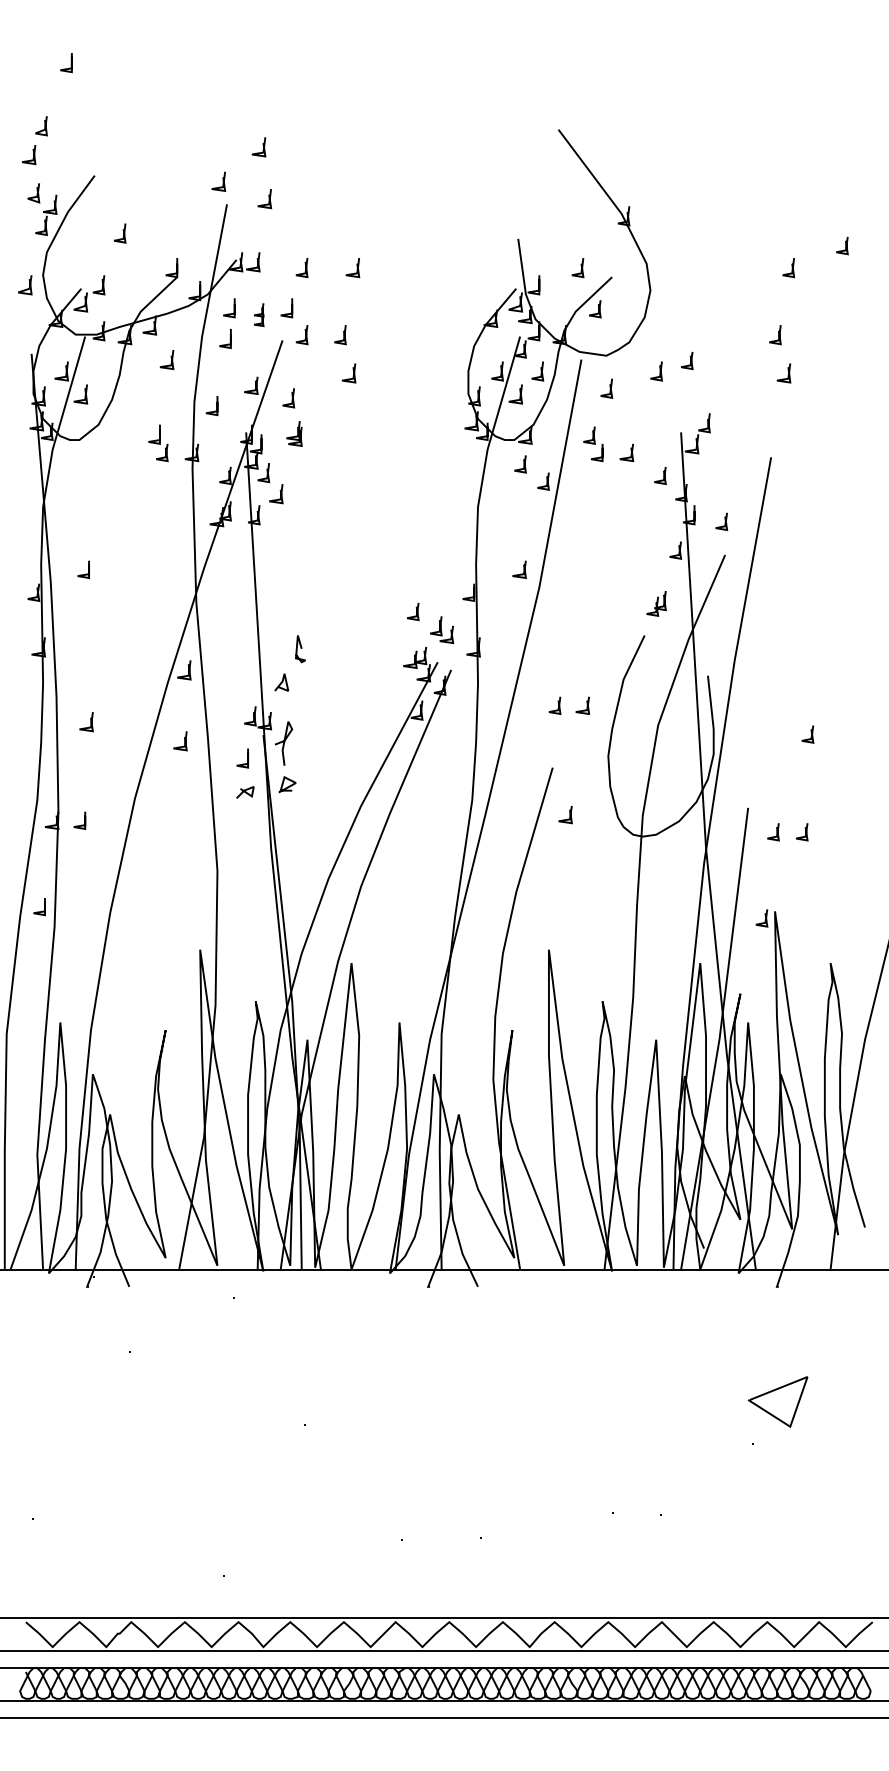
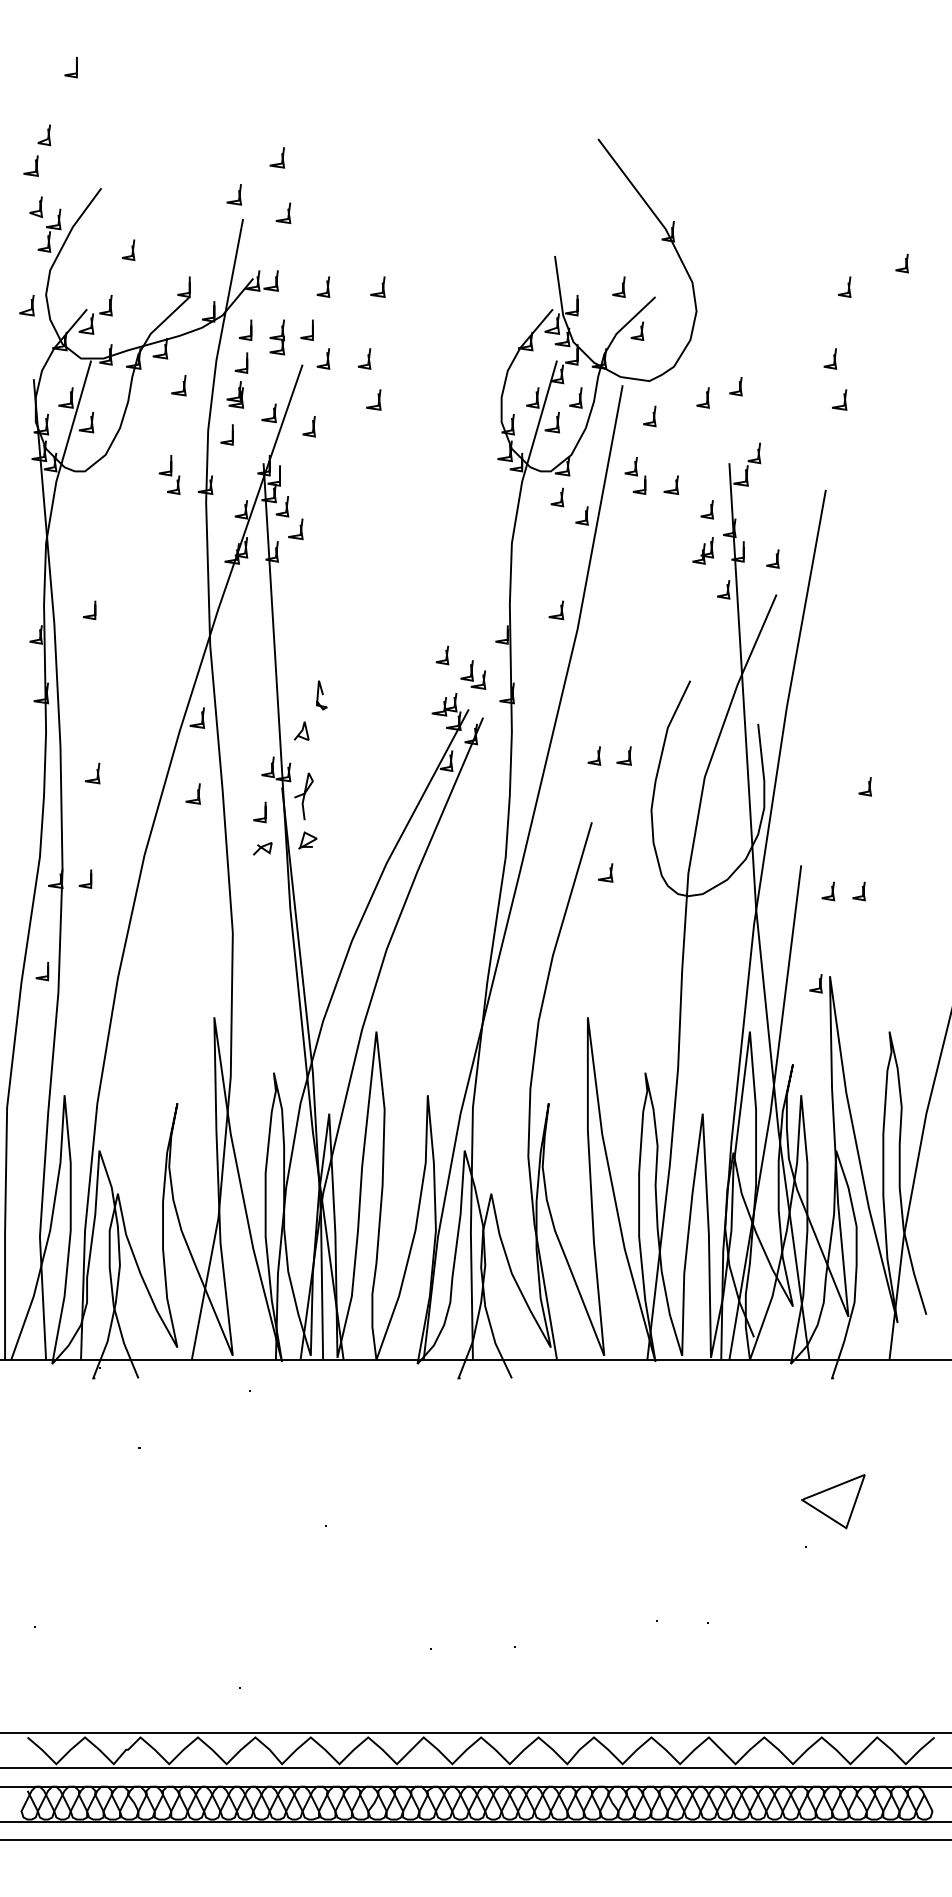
part: (259, 315) -> (277, 337), size x1.43
part: (294, 433) -> (235, 394), moved
part: (655, 603) -> (702, 550), moved

